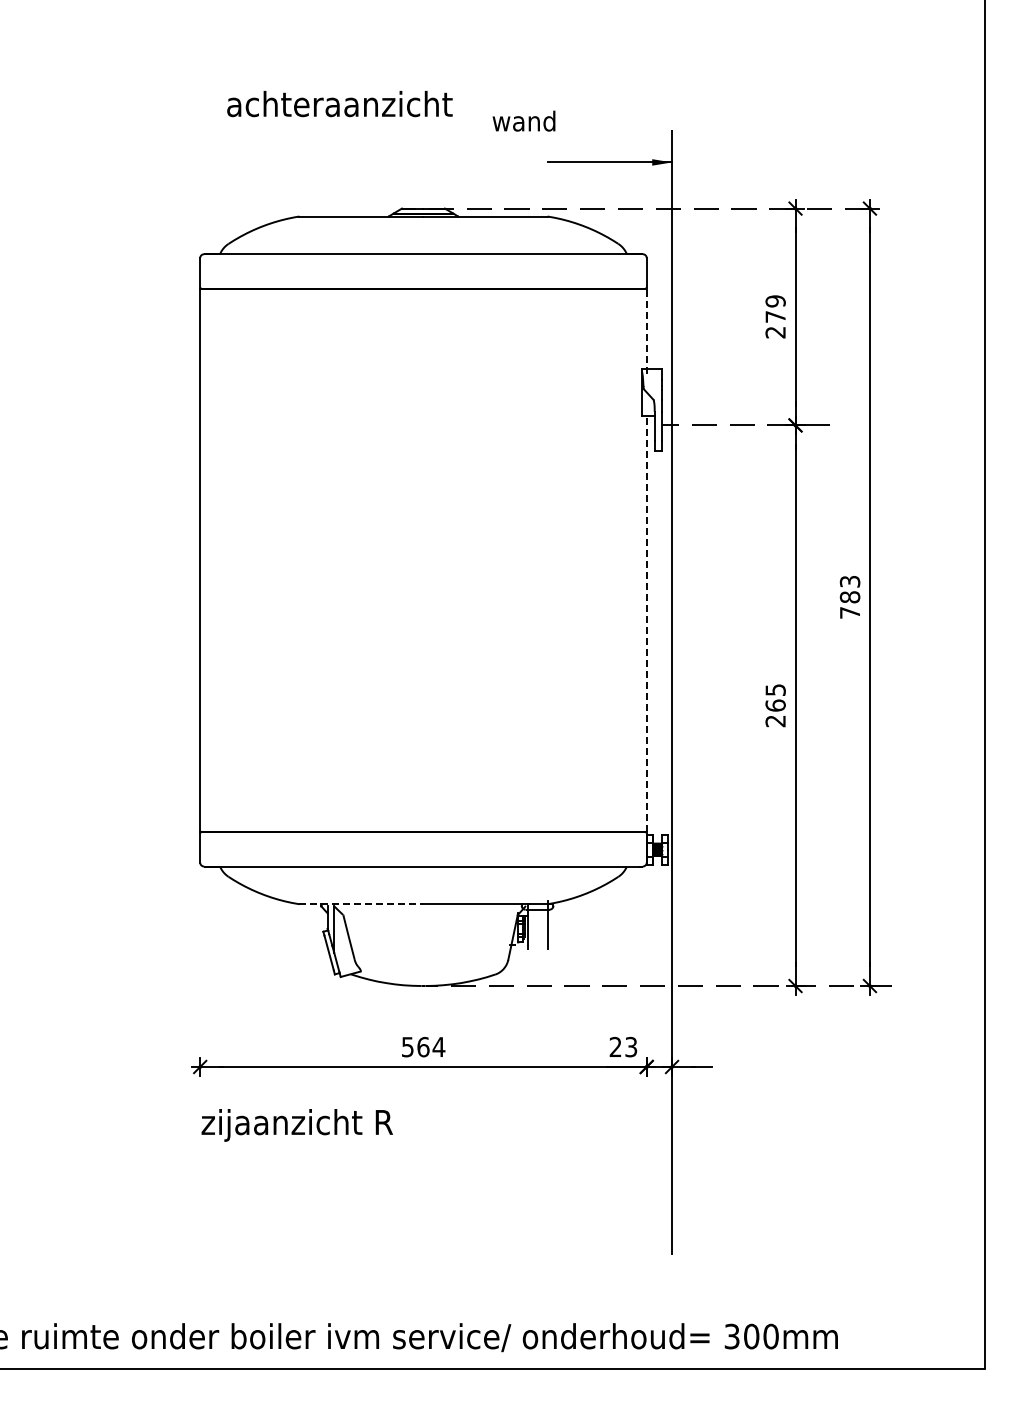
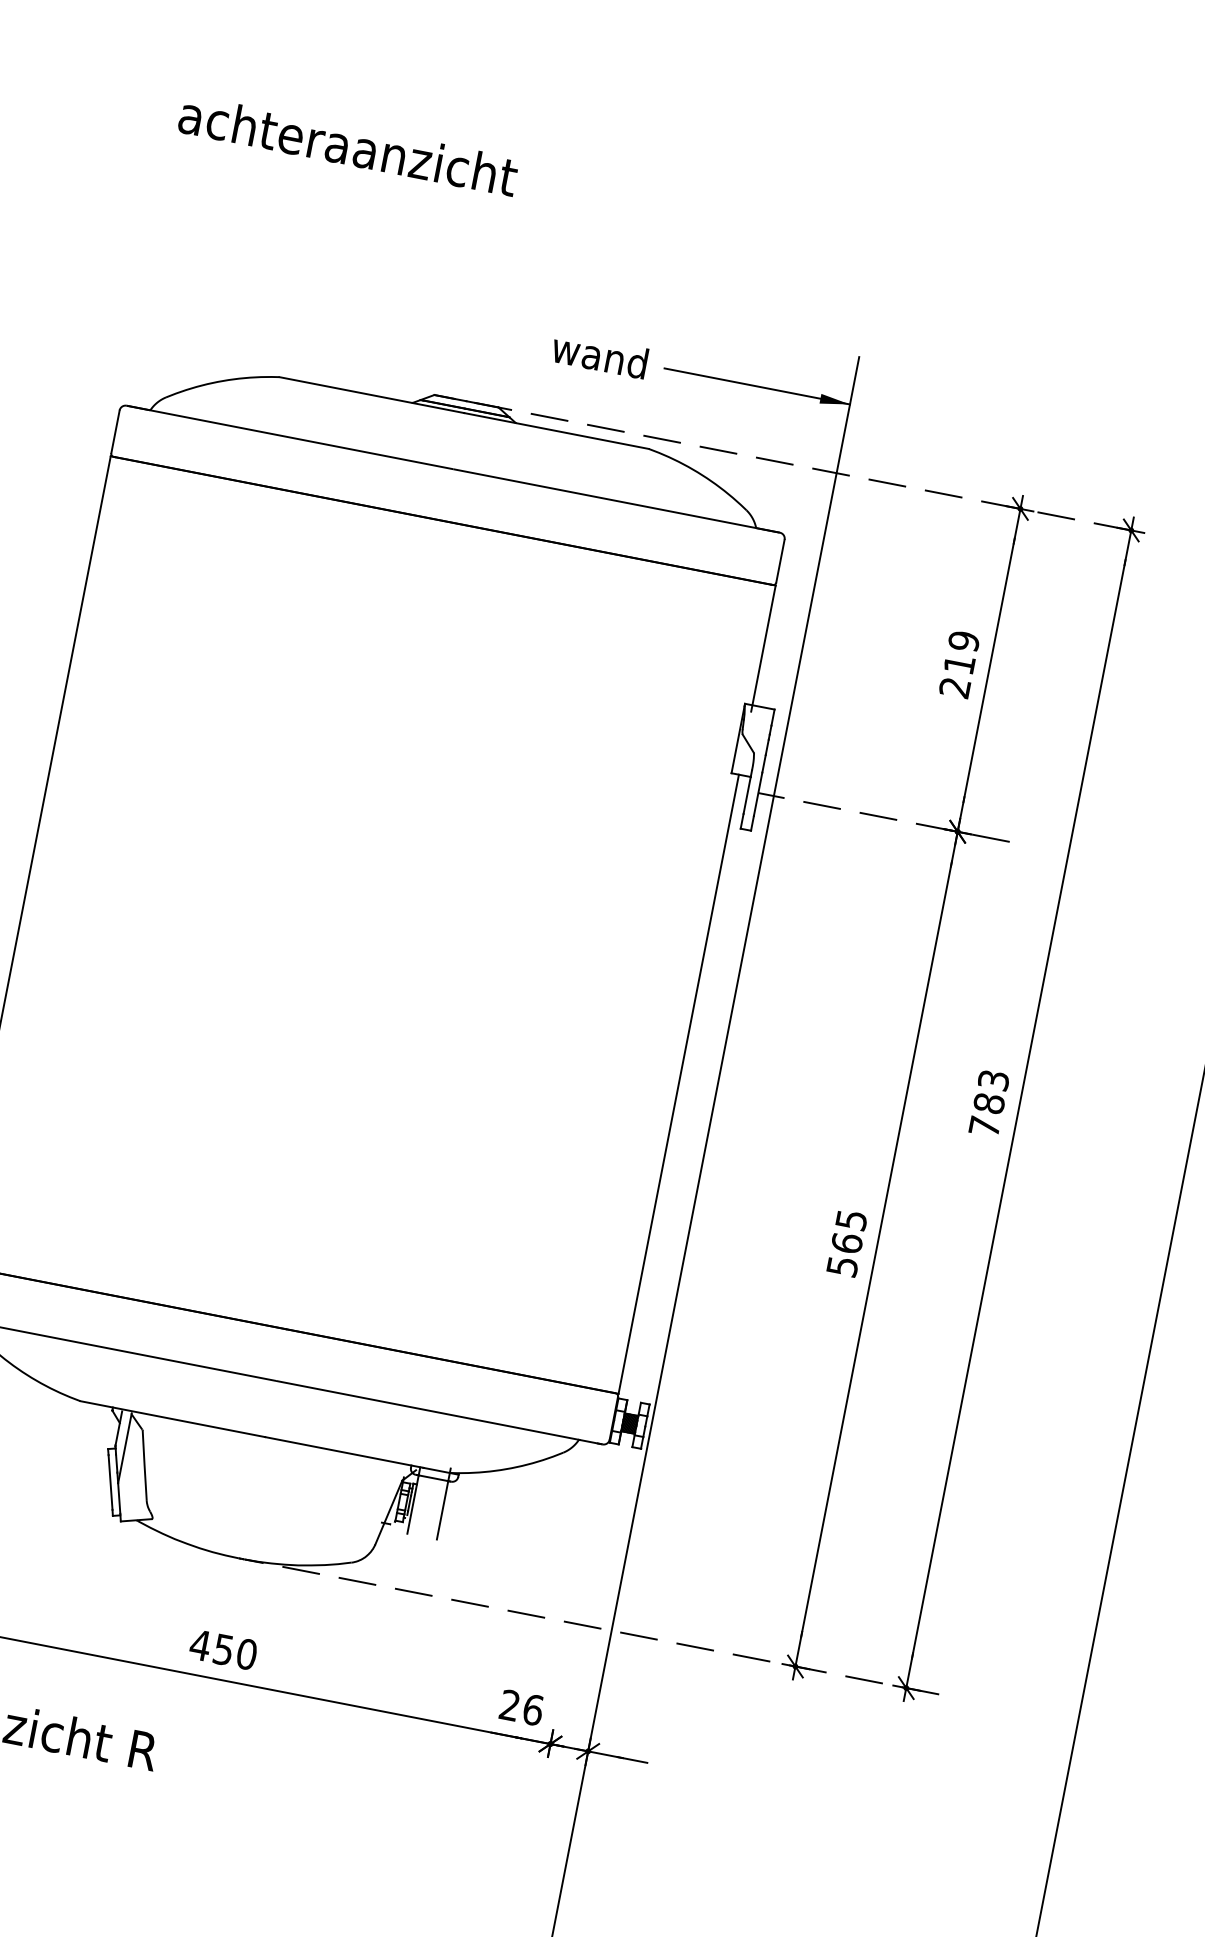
text: (339, 103) -> (347, 144), moved
text: (523, 120) -> (599, 354), moved
text: (775, 316) -> (959, 663), 279 -> 219
line: (646, 330) -> (763, 647), dashed -> solid
line: (646, 623) -> (678, 1083), dashed -> solid
text: (775, 721) -> (842, 1266), 265 -> 565
line: (361, 904) -> (172, 1419), dashed -> solid
text: (423, 1046) -> (223, 1648), 564 -> 450
text: (631, 1046) -> (533, 1709), 23 -> 26

